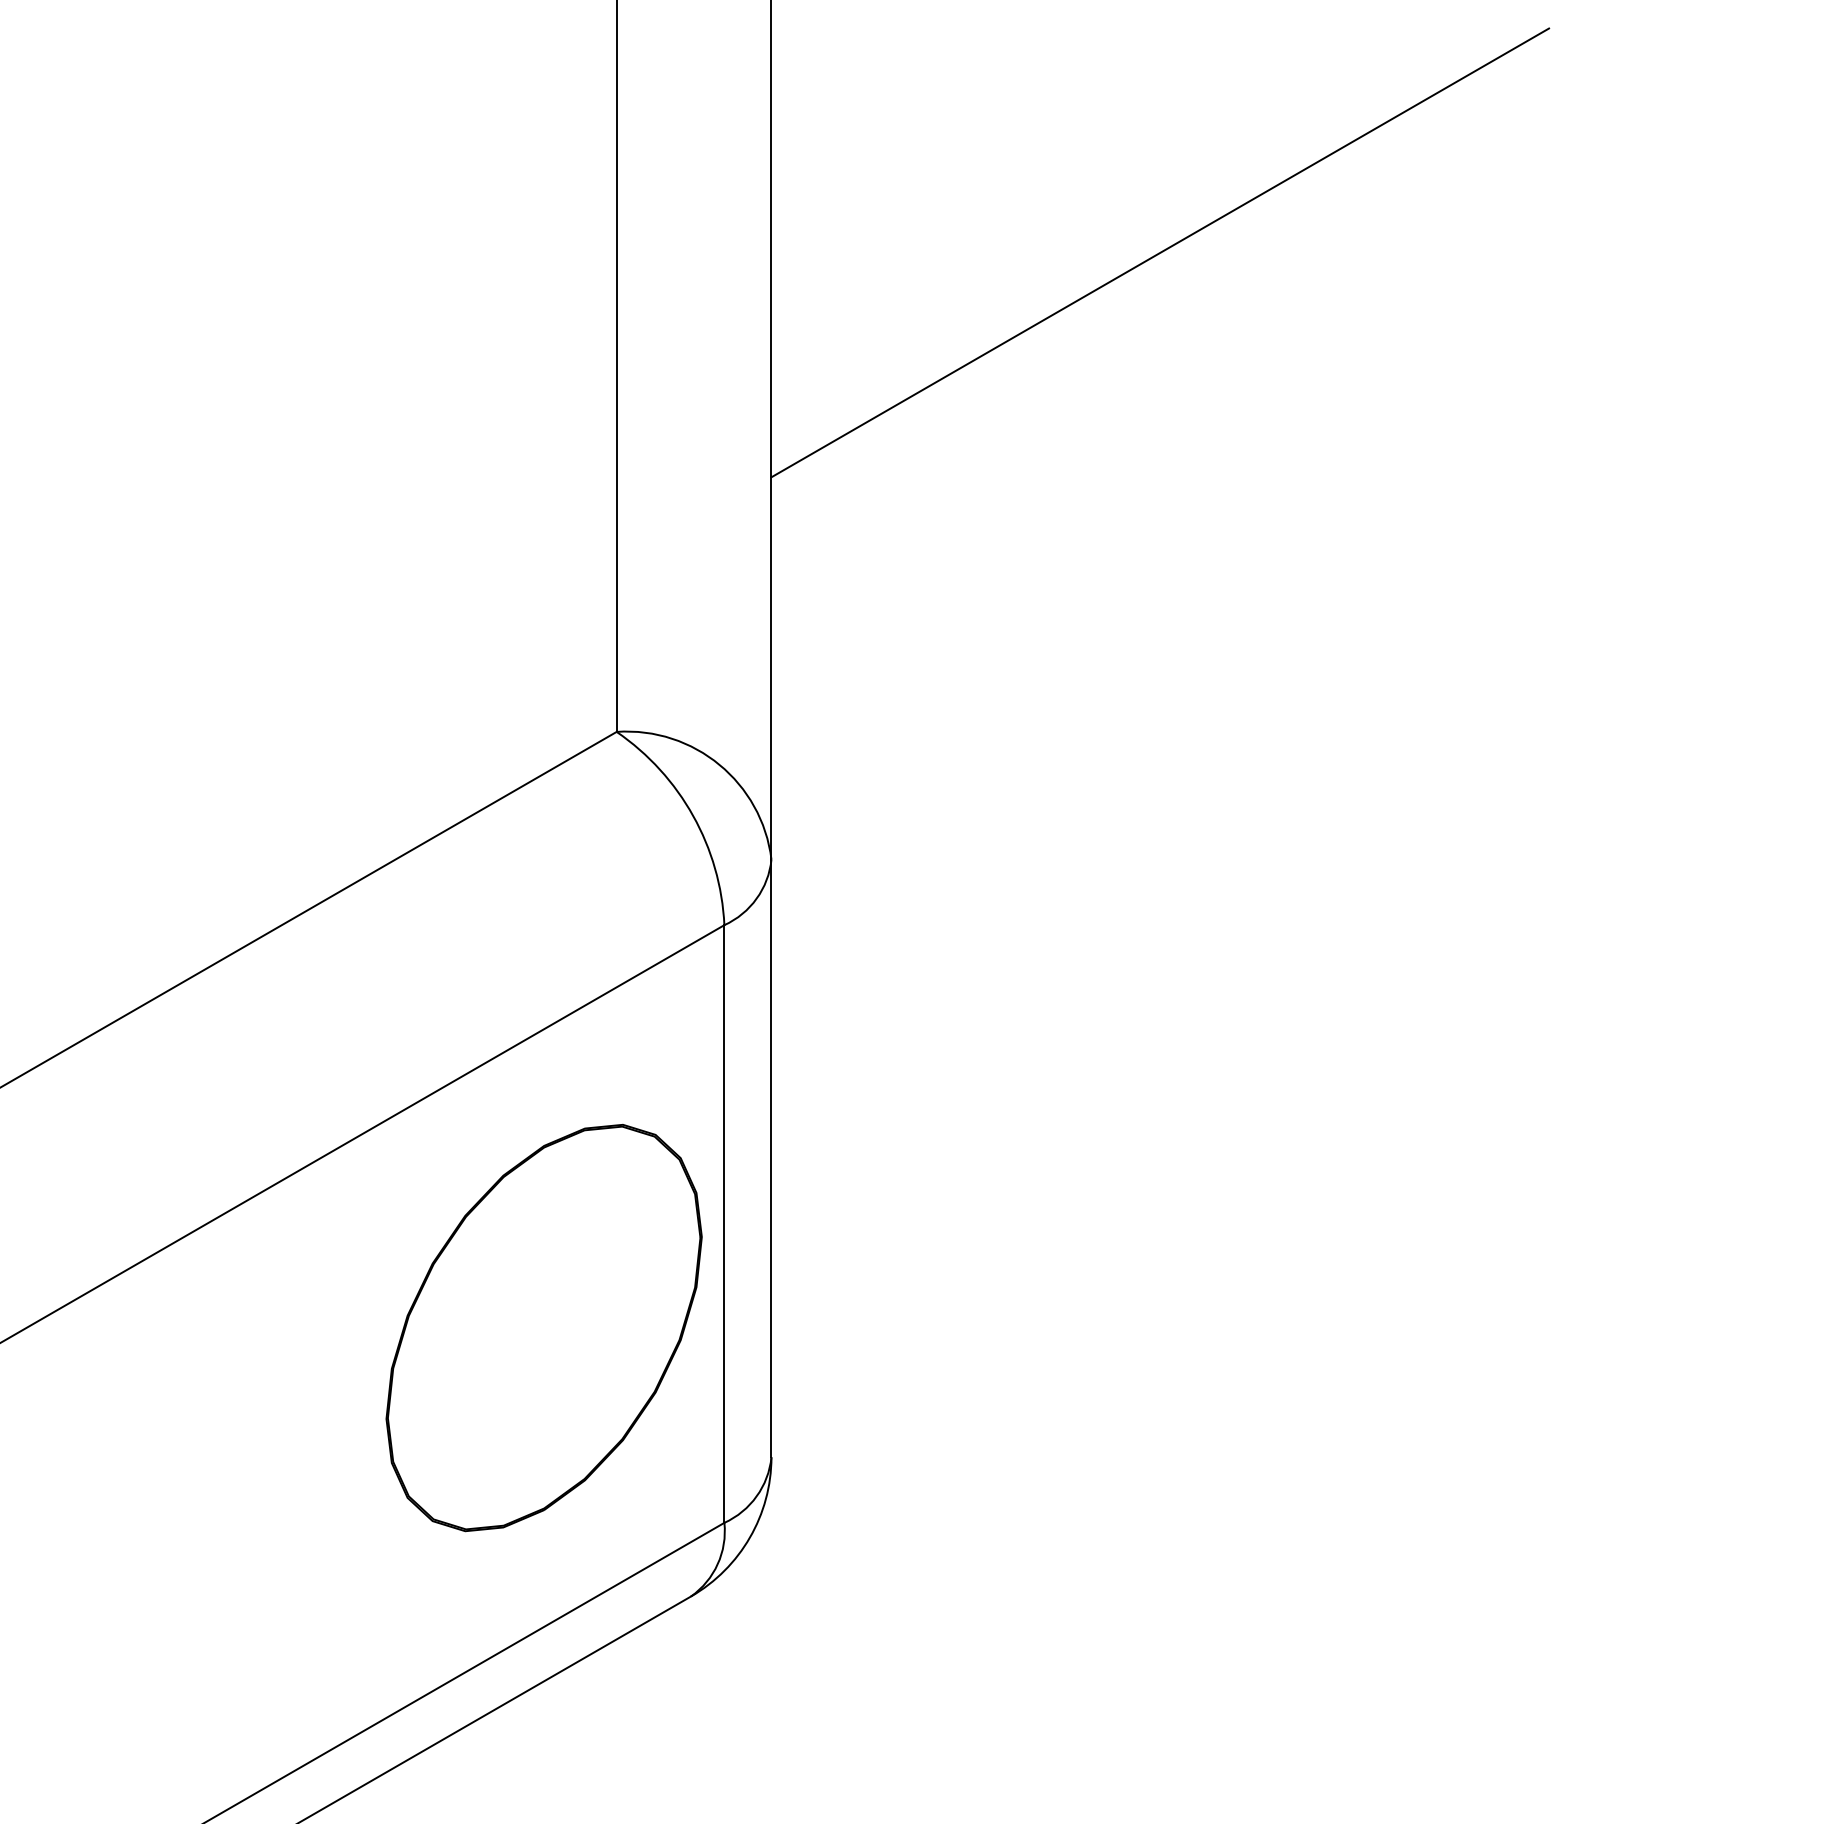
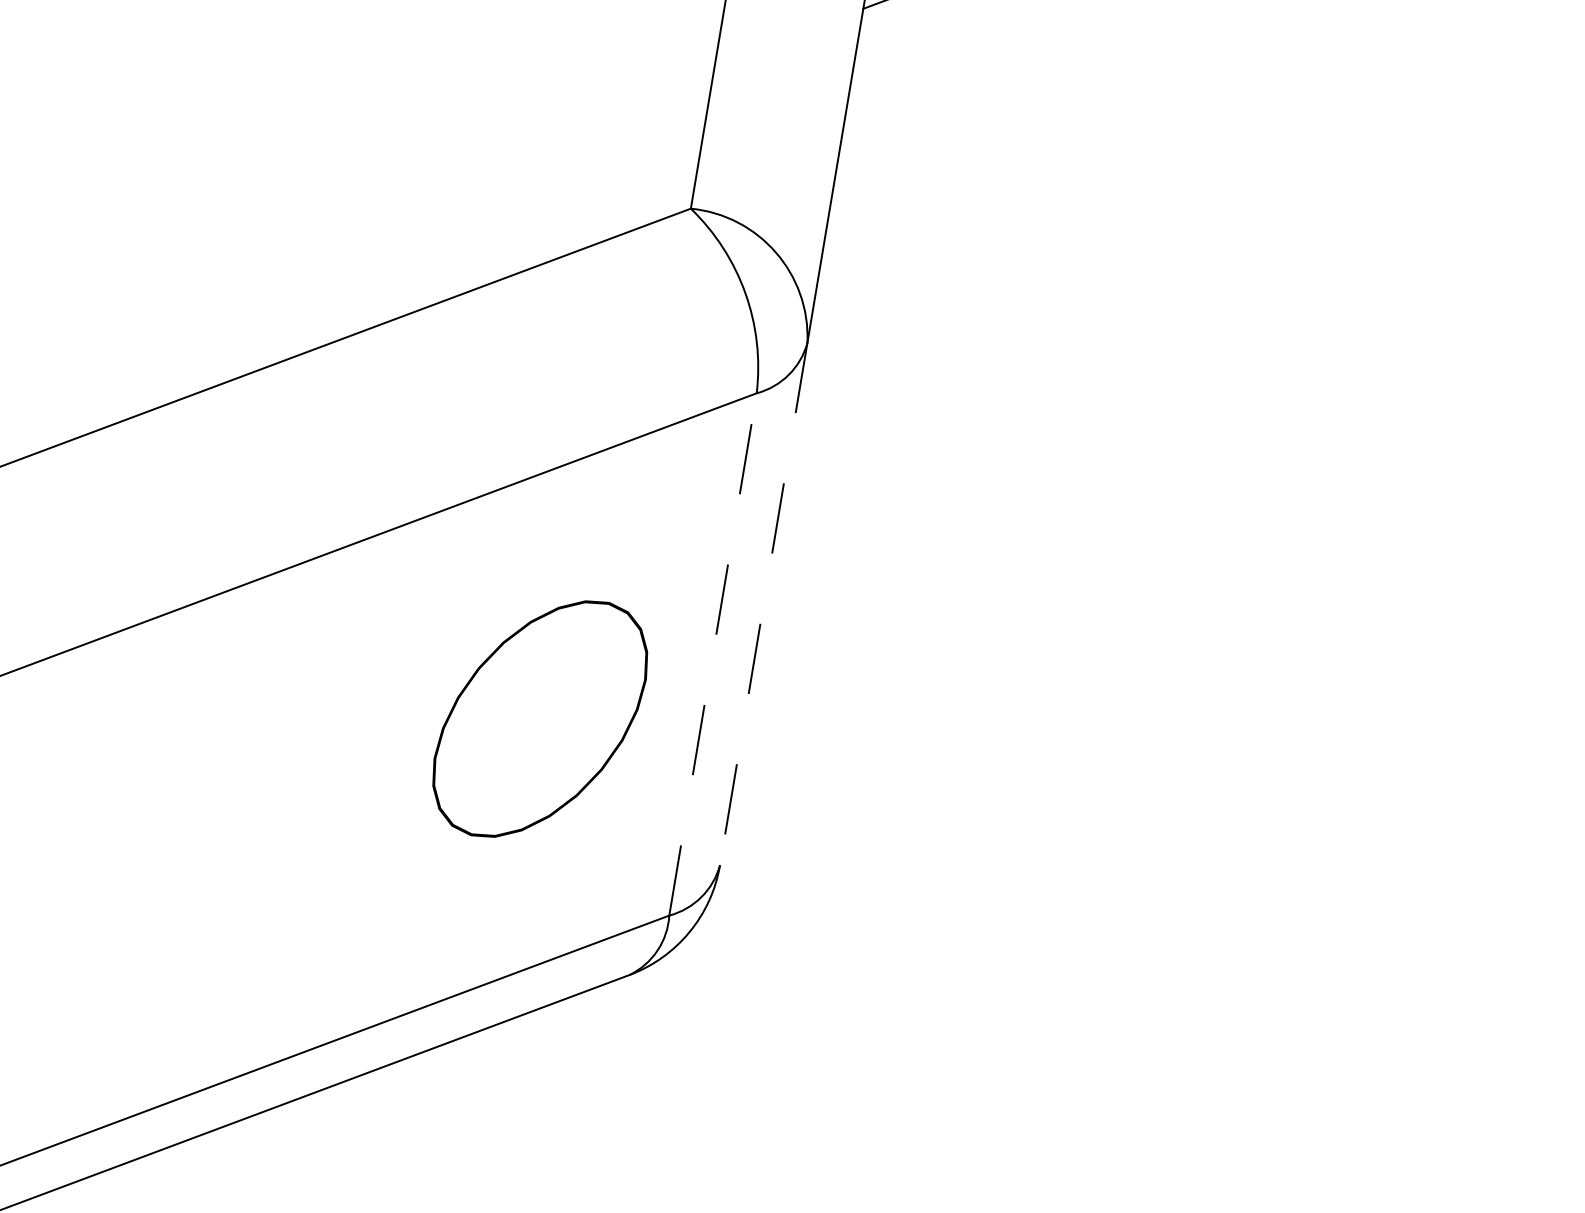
line: (771, 1158) -> (763, 604), solid -> dashed
line: (724, 1224) -> (713, 654), solid -> dashed
part: (543, 1328) -> (539, 719), size x0.7

